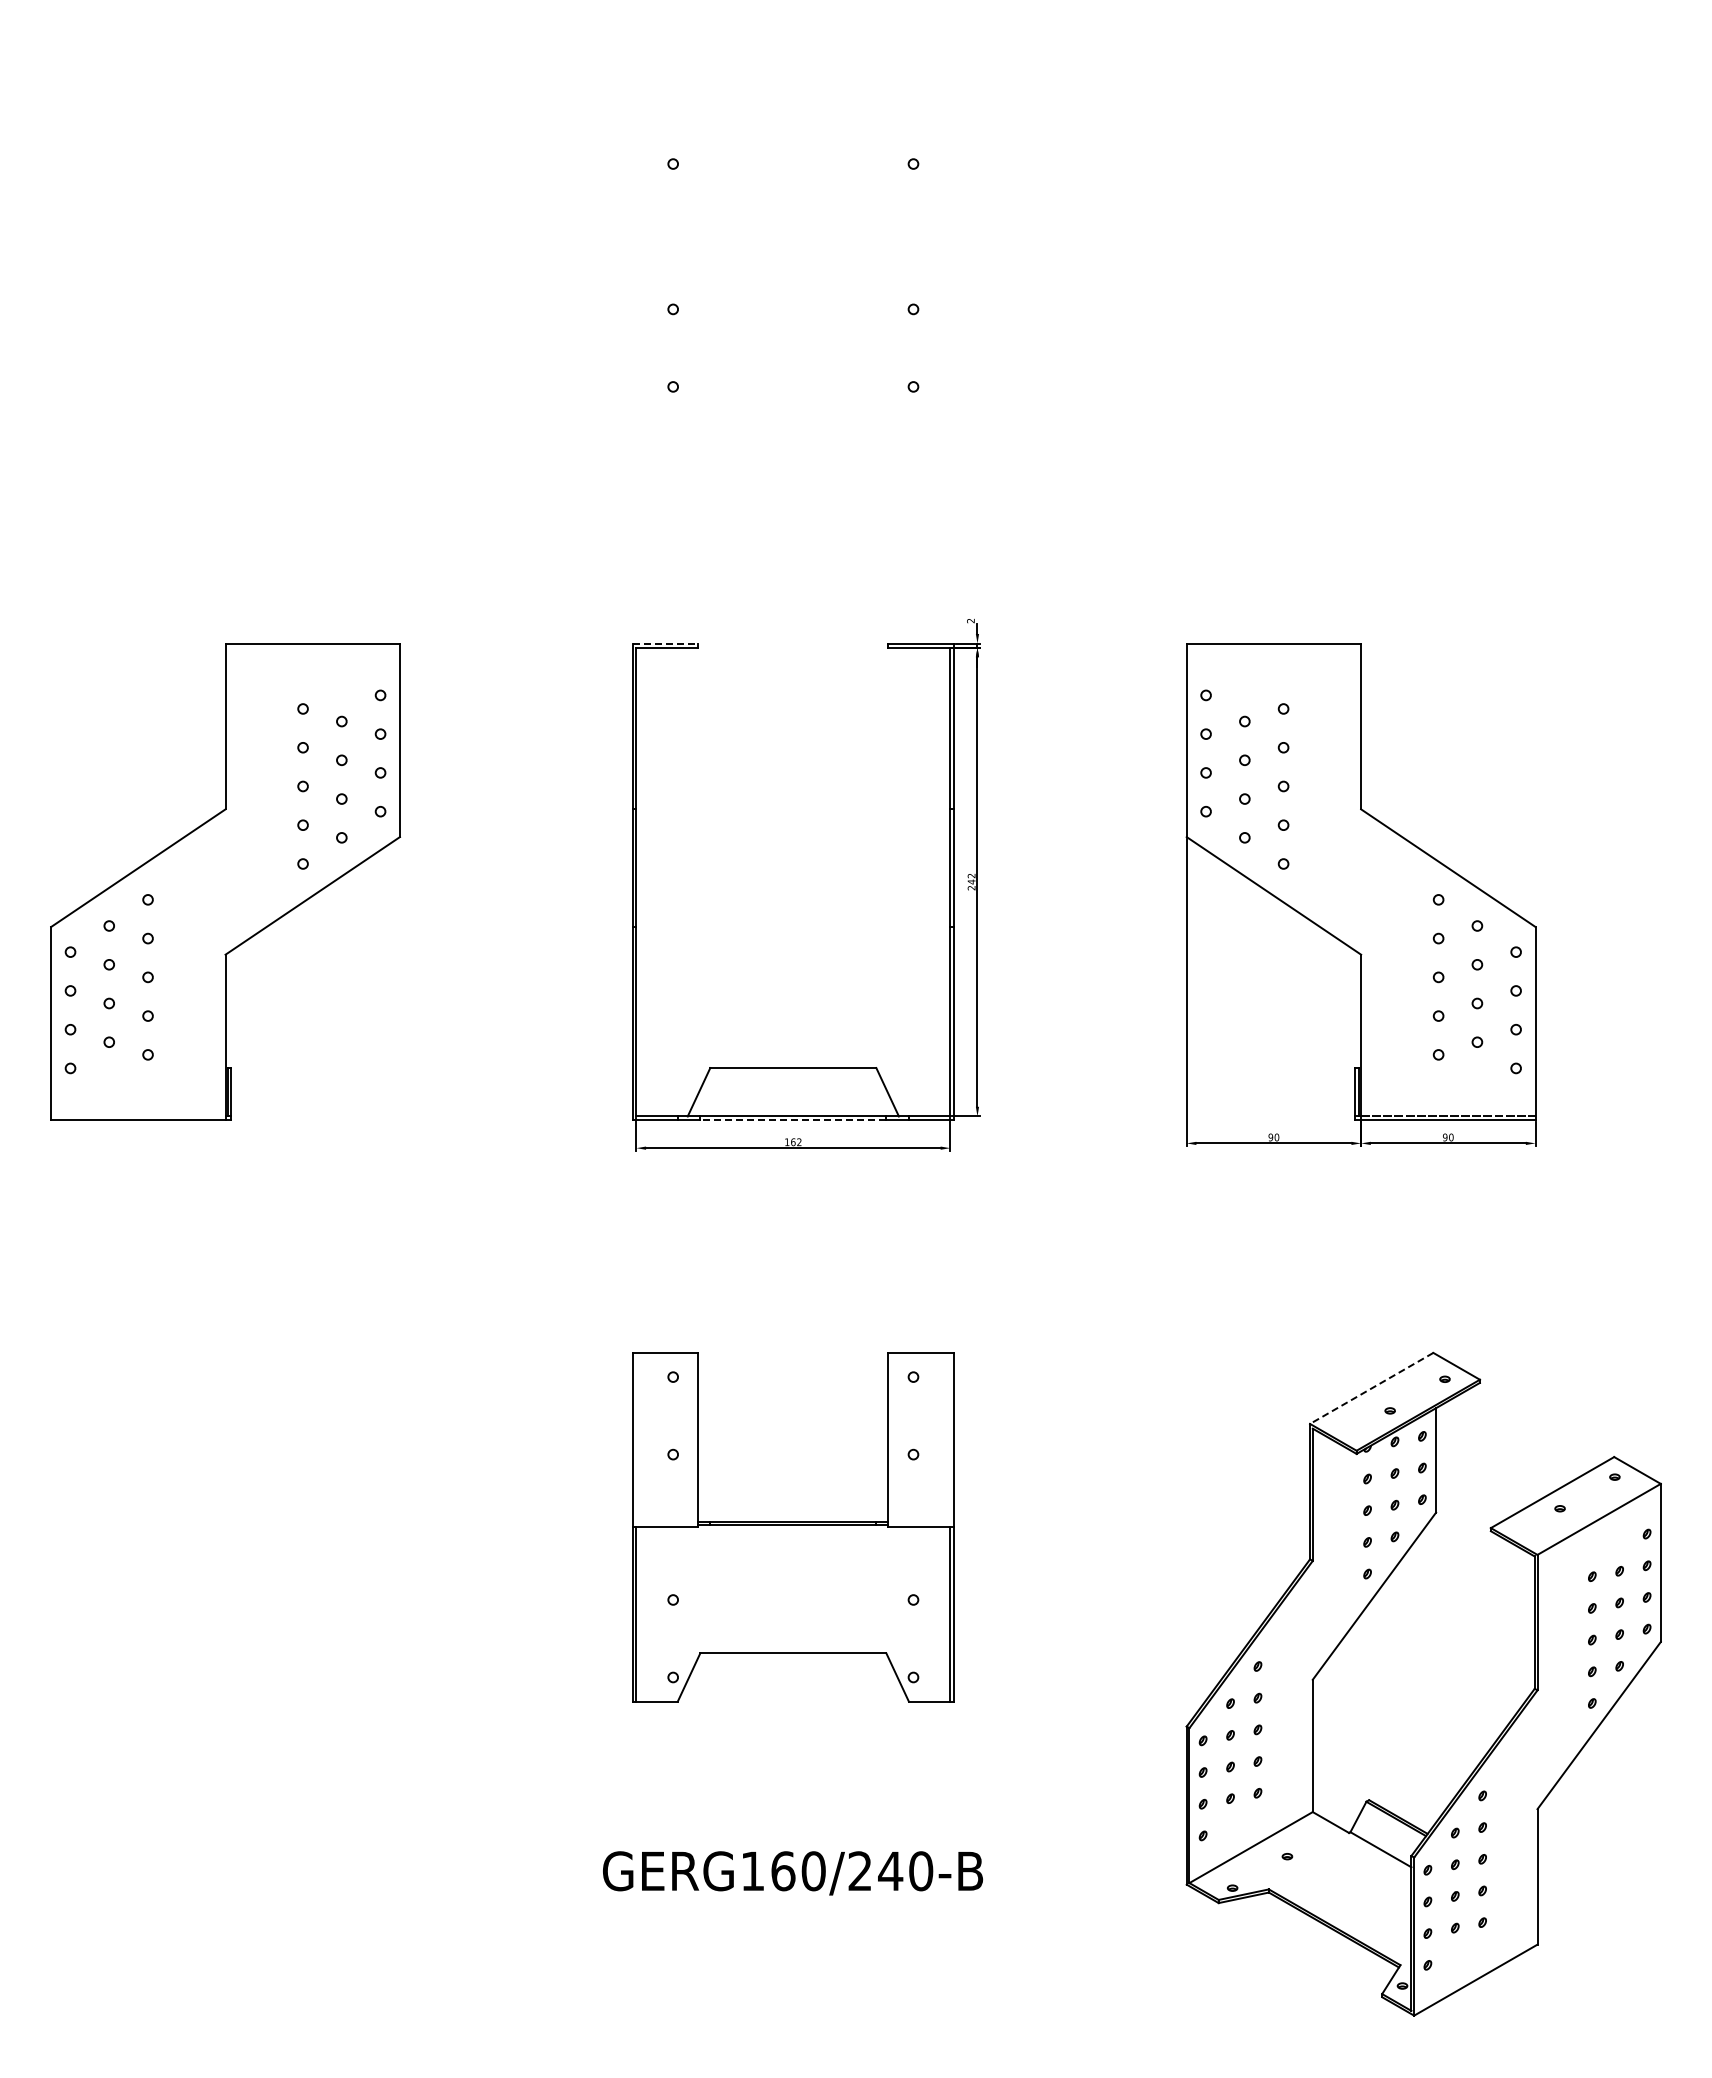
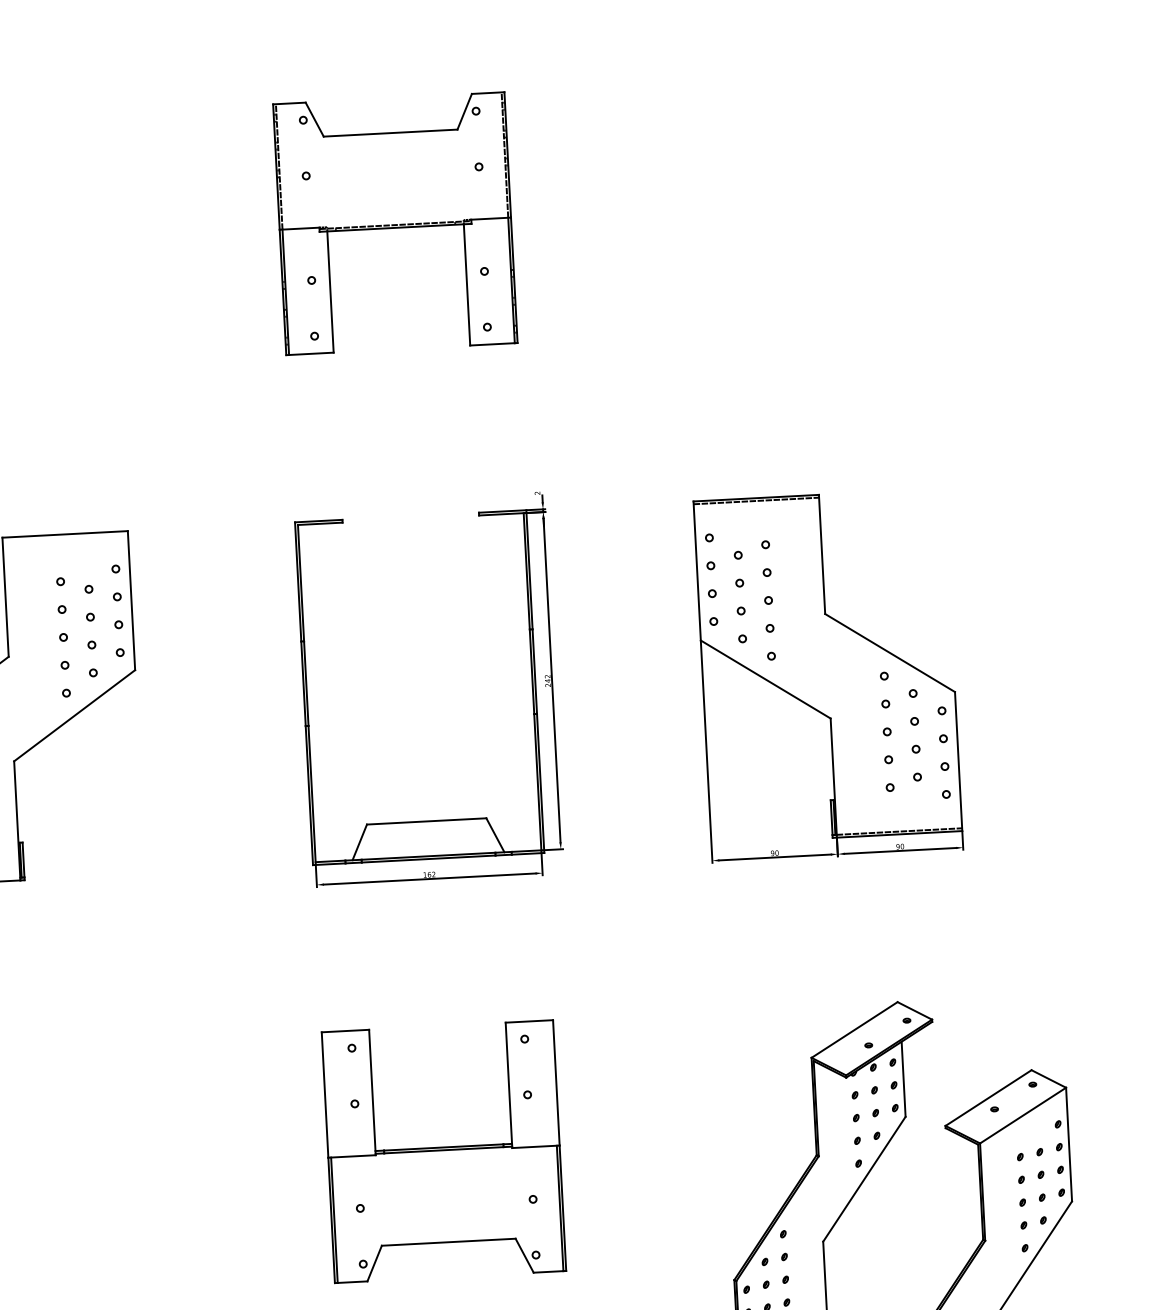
part: (793, 236) -> (395, 223), added
line: (665, 643) -> (318, 520), dashed -> solid
line: (1273, 647) -> (756, 500), added
line: (792, 1120) -> (428, 859), dashed -> solid
line: (1371, 1388) -> (854, 1030), dashed -> solid

